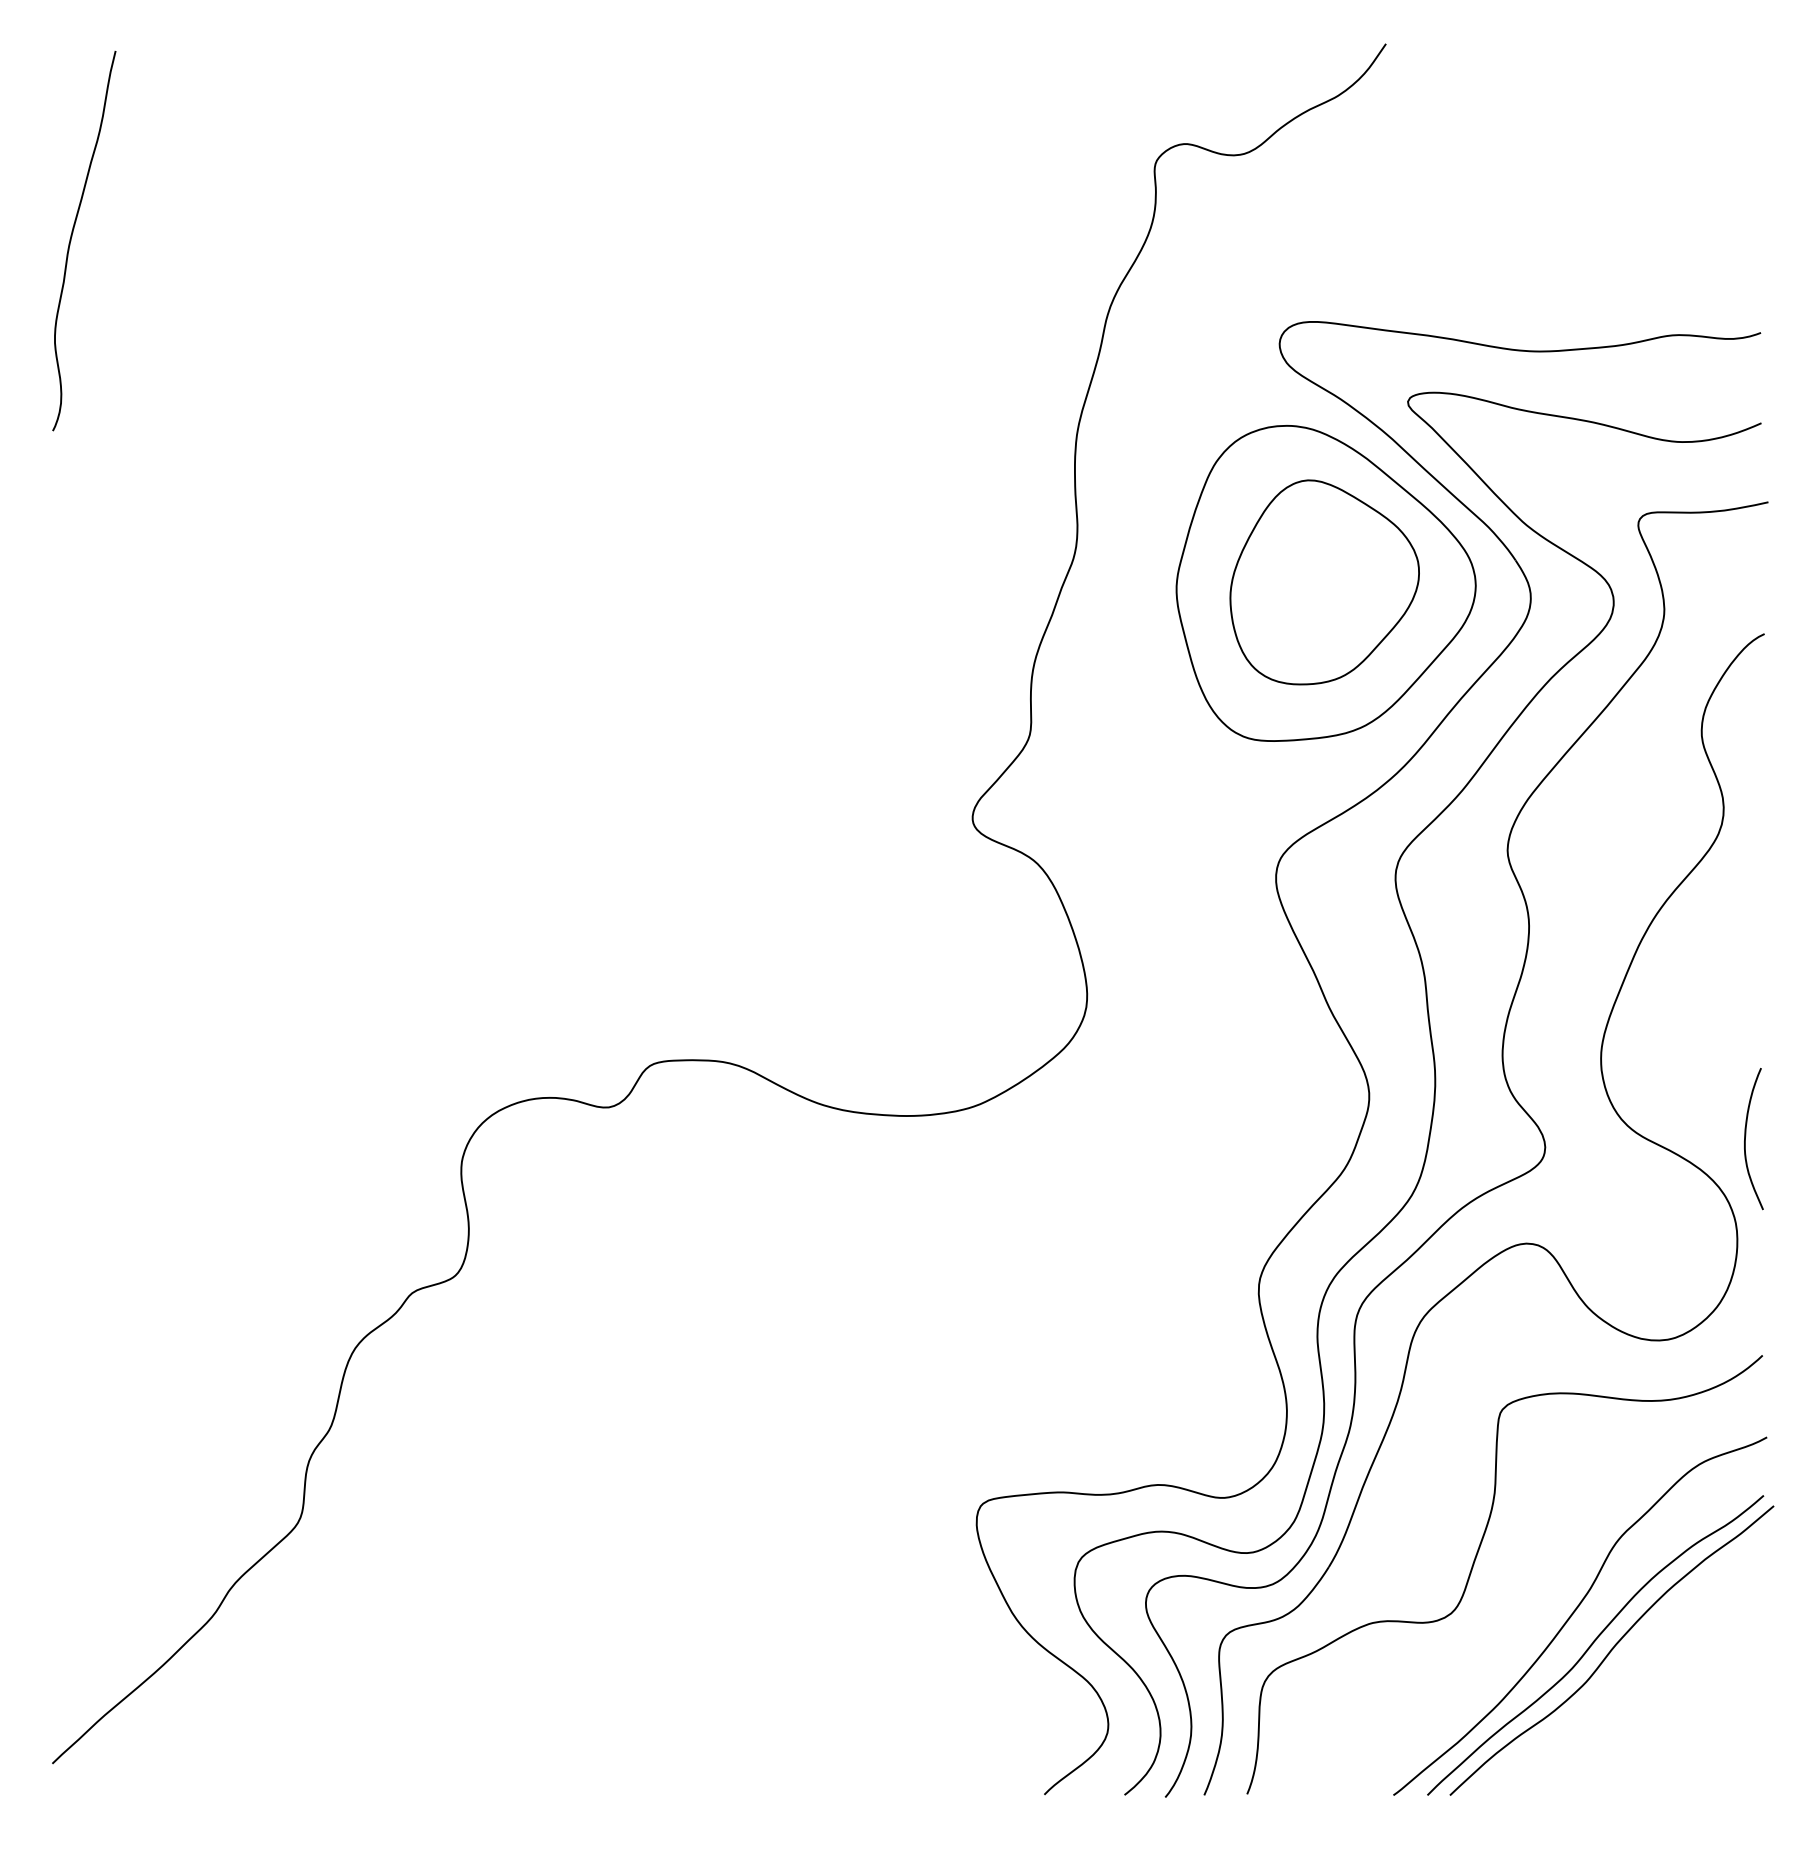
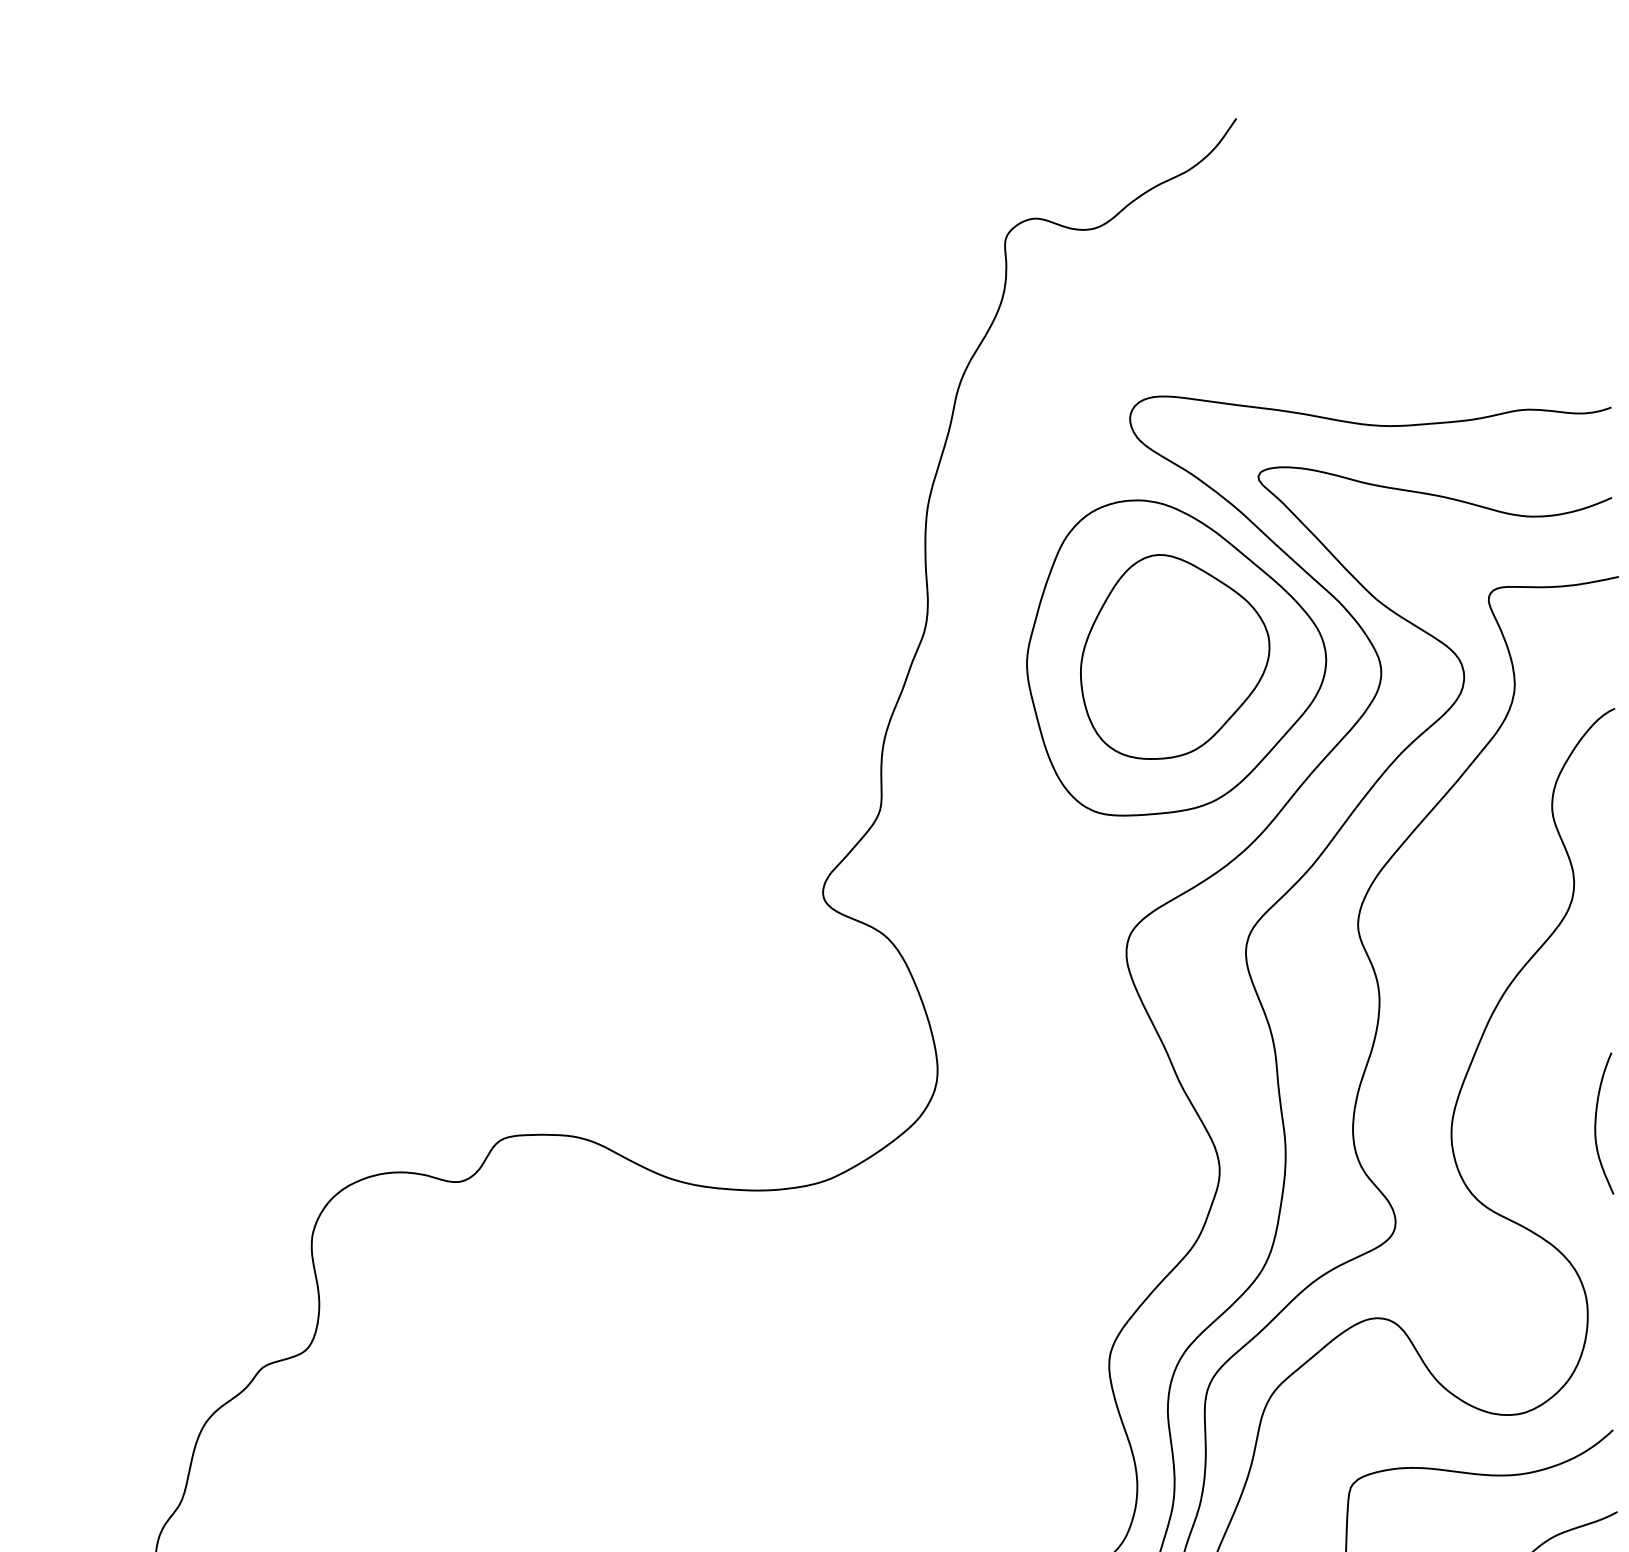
curve: (1745, 1139) -> (1595, 1124), moved

